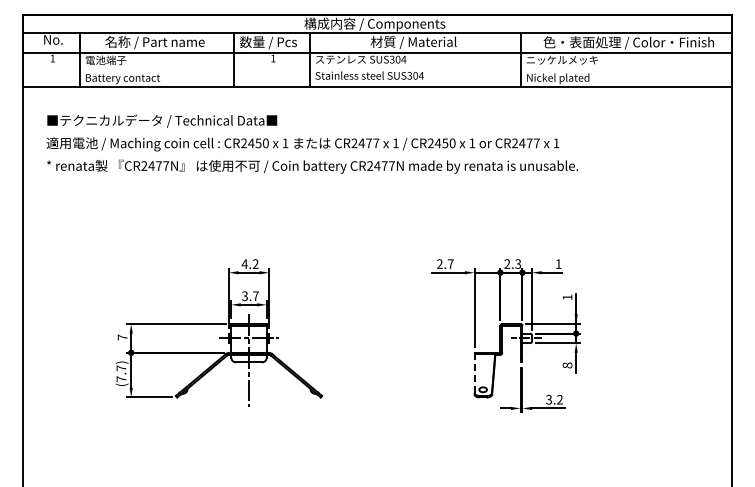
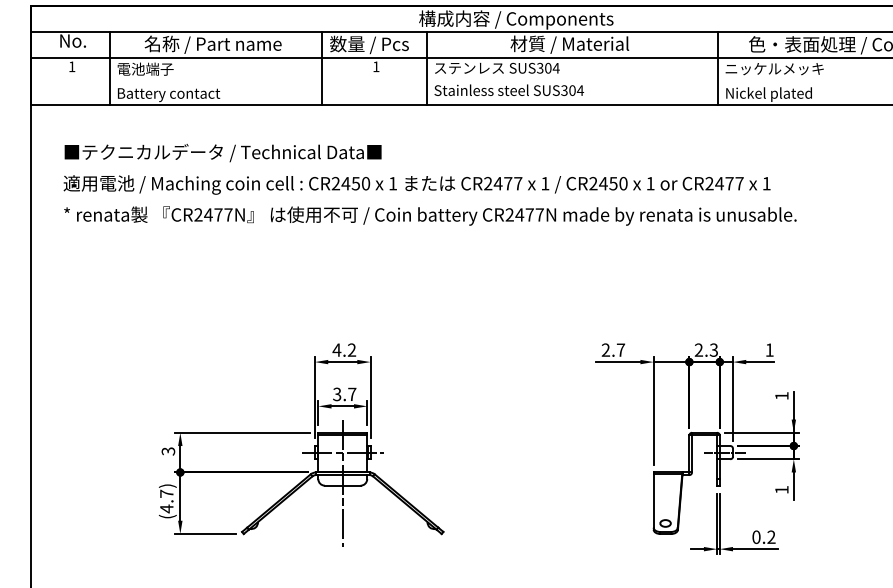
text: (122, 337) -> (168, 451), 7 -> 3
text: (567, 365) -> (781, 489), 8 -> 1
line: (474, 373) -> (653, 500), dashed -> solid
text: (121, 379) -> (166, 509), (7.7) -> (4.7)
text: (549, 399) -> (757, 536), 3.2 -> 0.2

